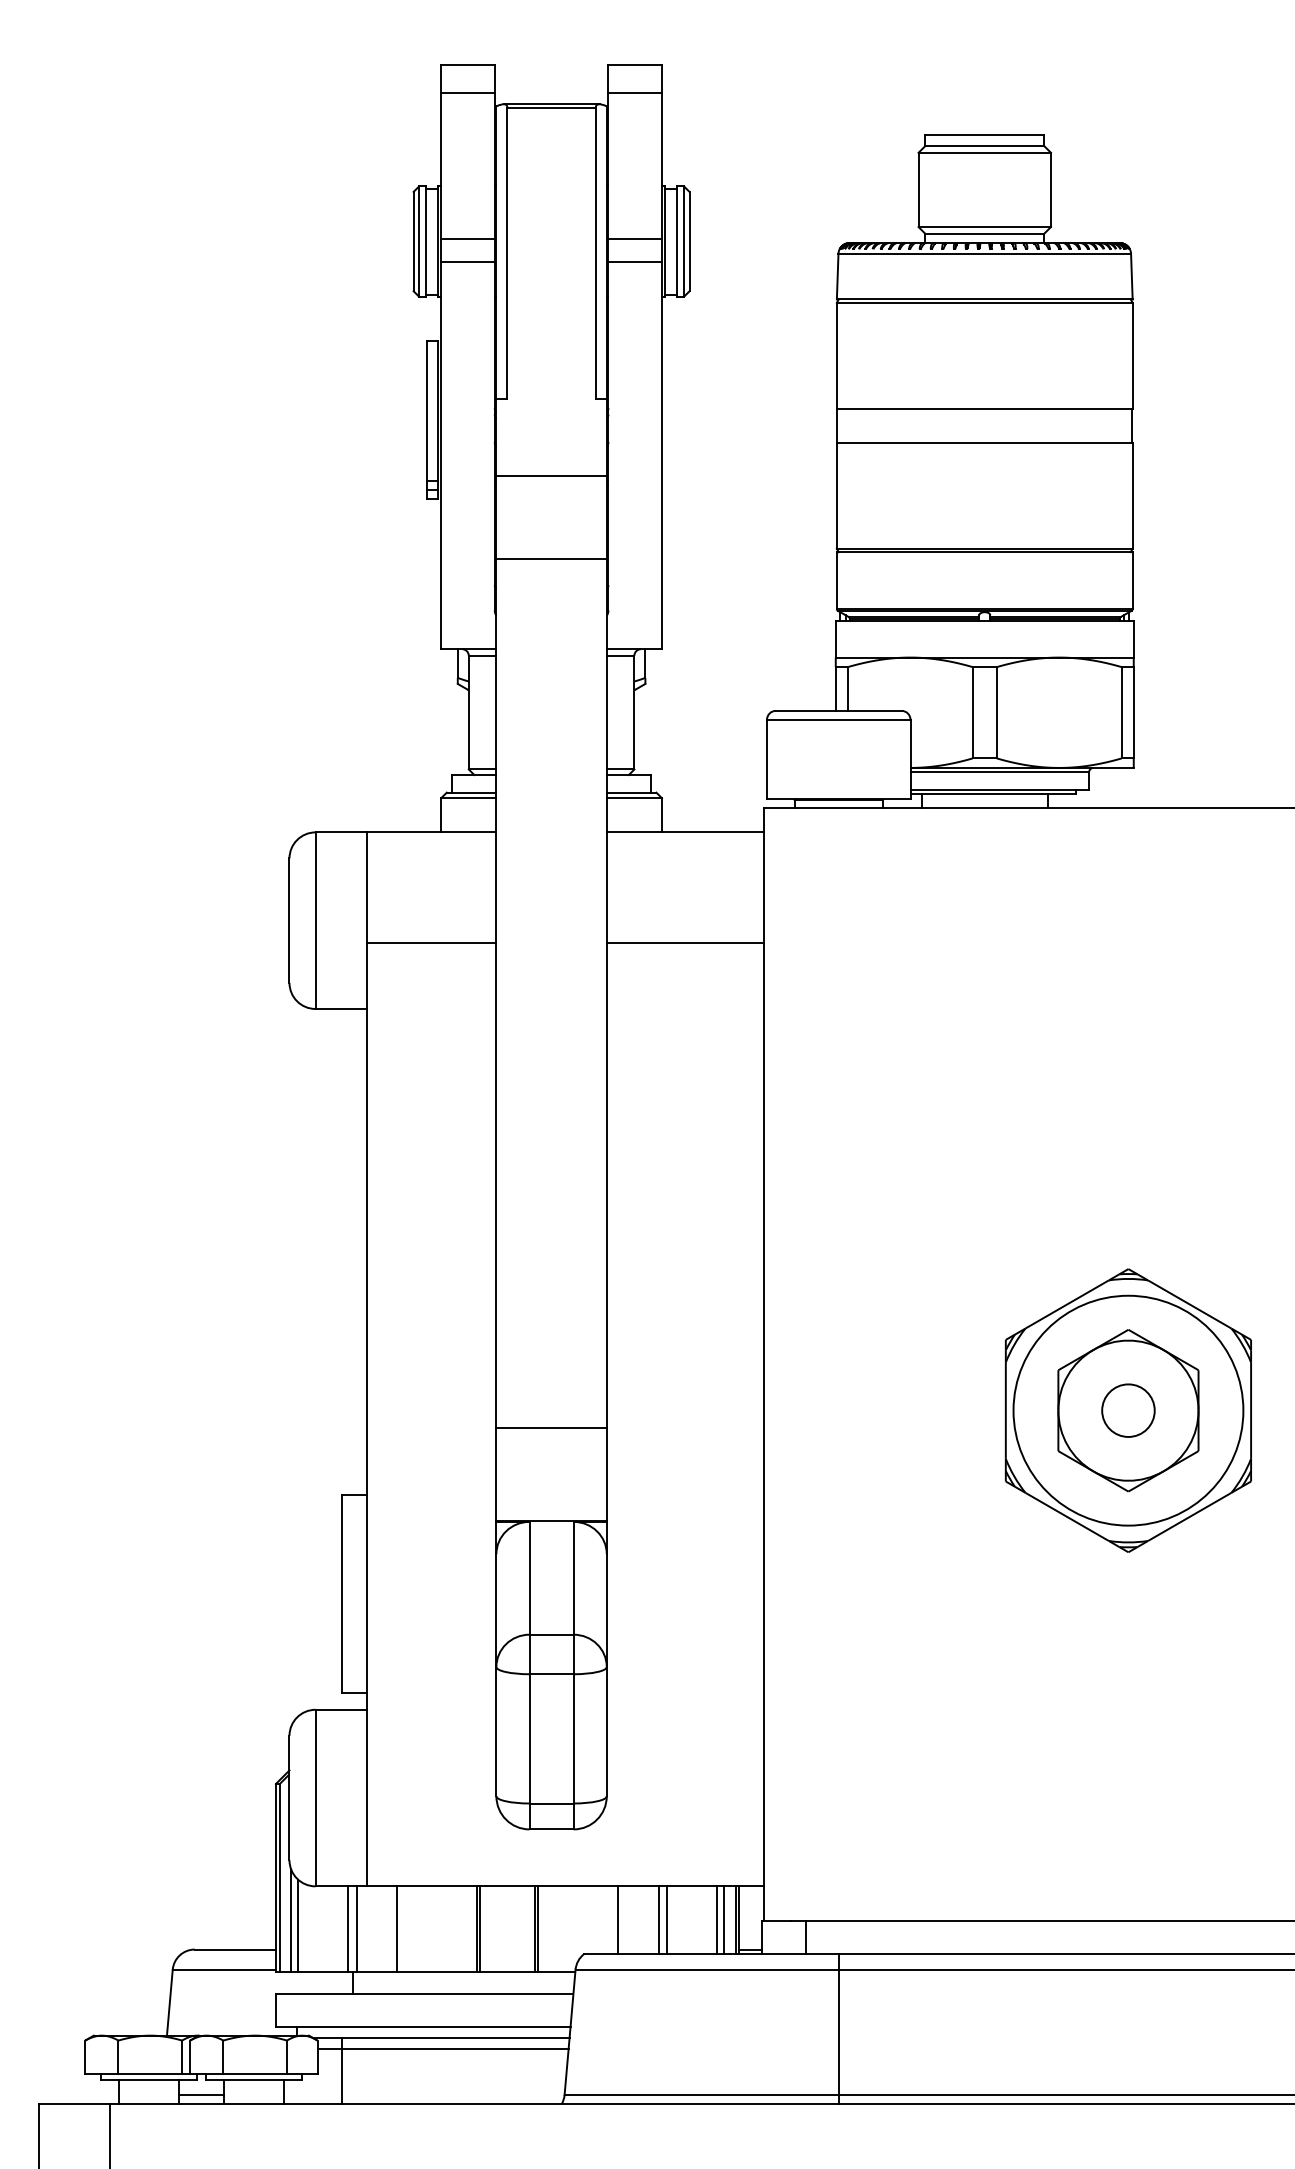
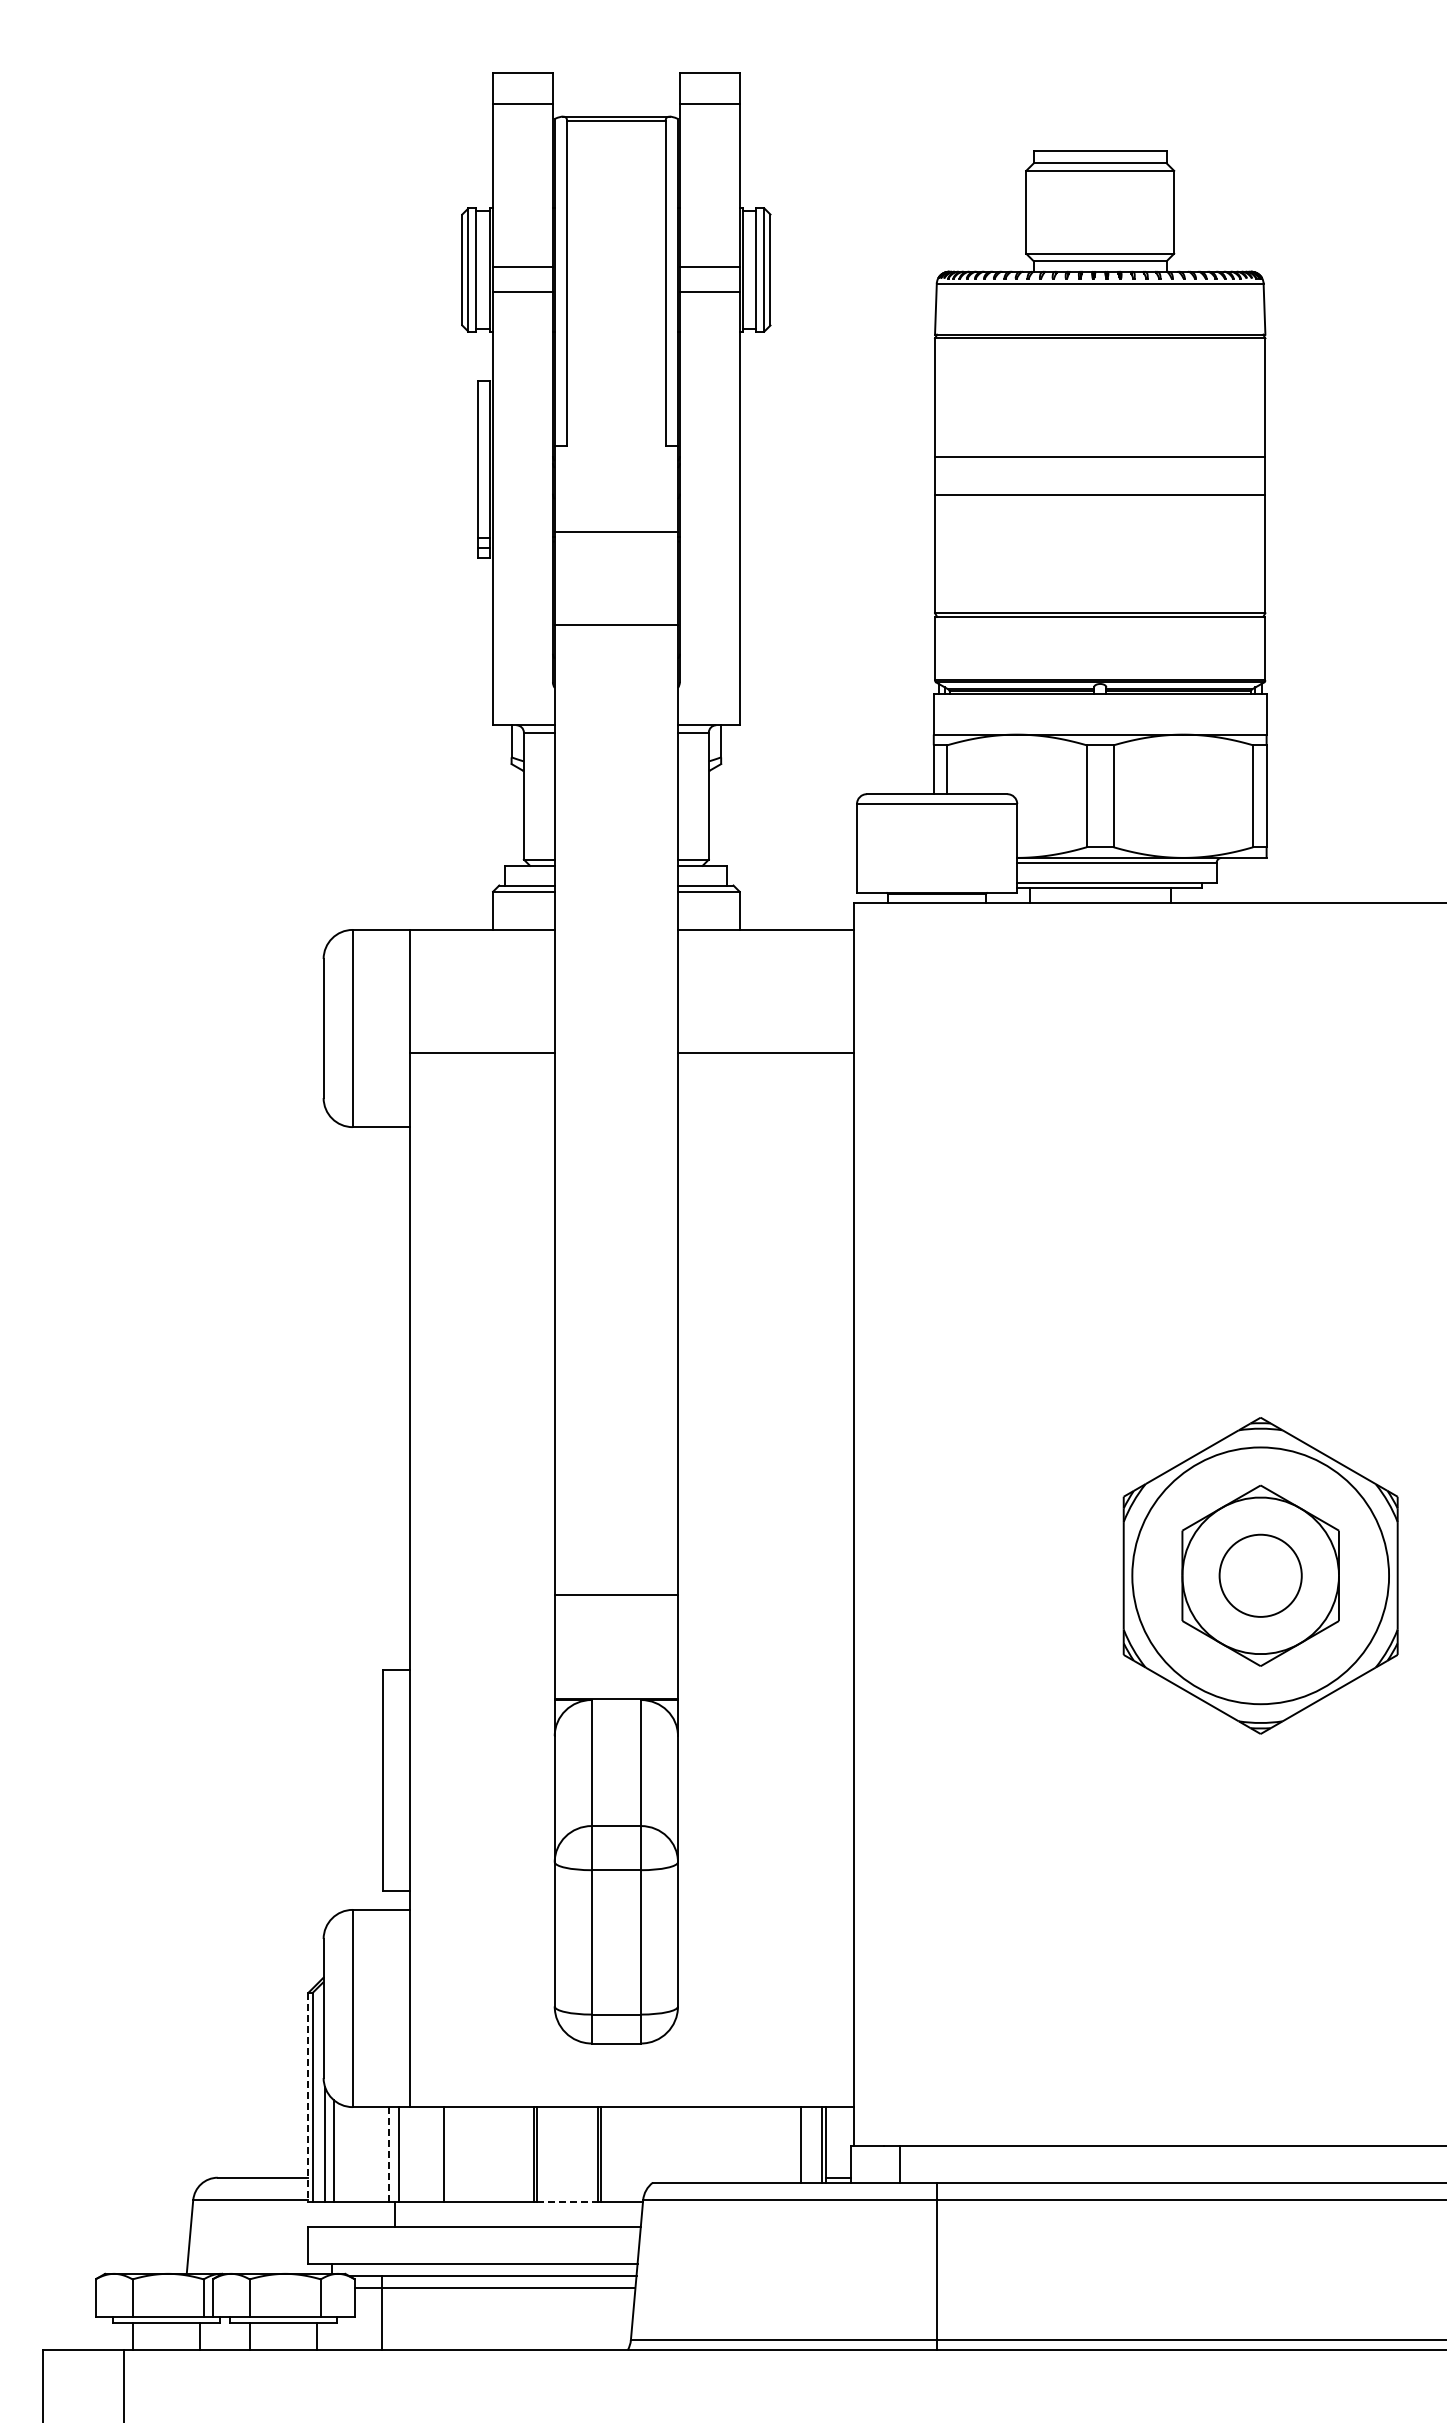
circle: (1128, 1410) -> (1260, 1575), size x1.4
line: (275, 1877) -> (308, 2097), solid -> dashed
line: (617, 1919) -> (690, 2144), removed
line: (658, 1919) -> (735, 2144), removed
line: (667, 1919) -> (745, 2144), removed
line: (724, 1919) -> (809, 2144), removed
line: (348, 1928) -> (389, 2154), solid -> dashed
line: (507, 1971) -> (567, 2202), solid -> dashed
line: (201, 2095) -> (225, 2340), removed

